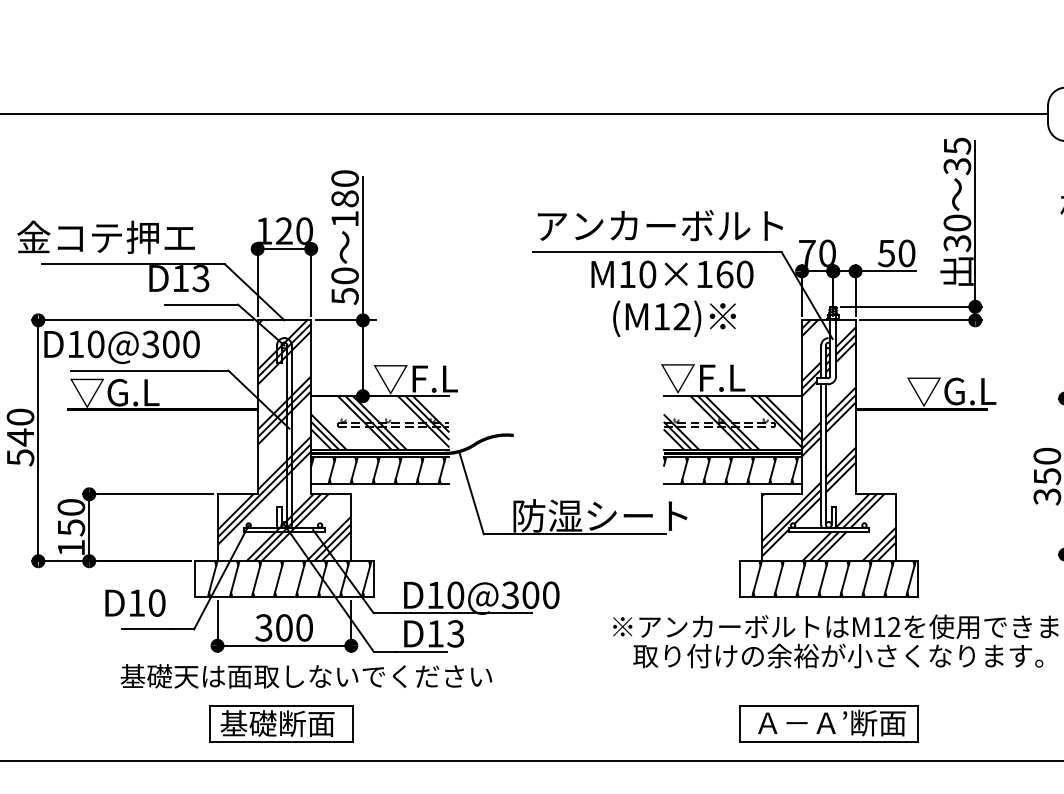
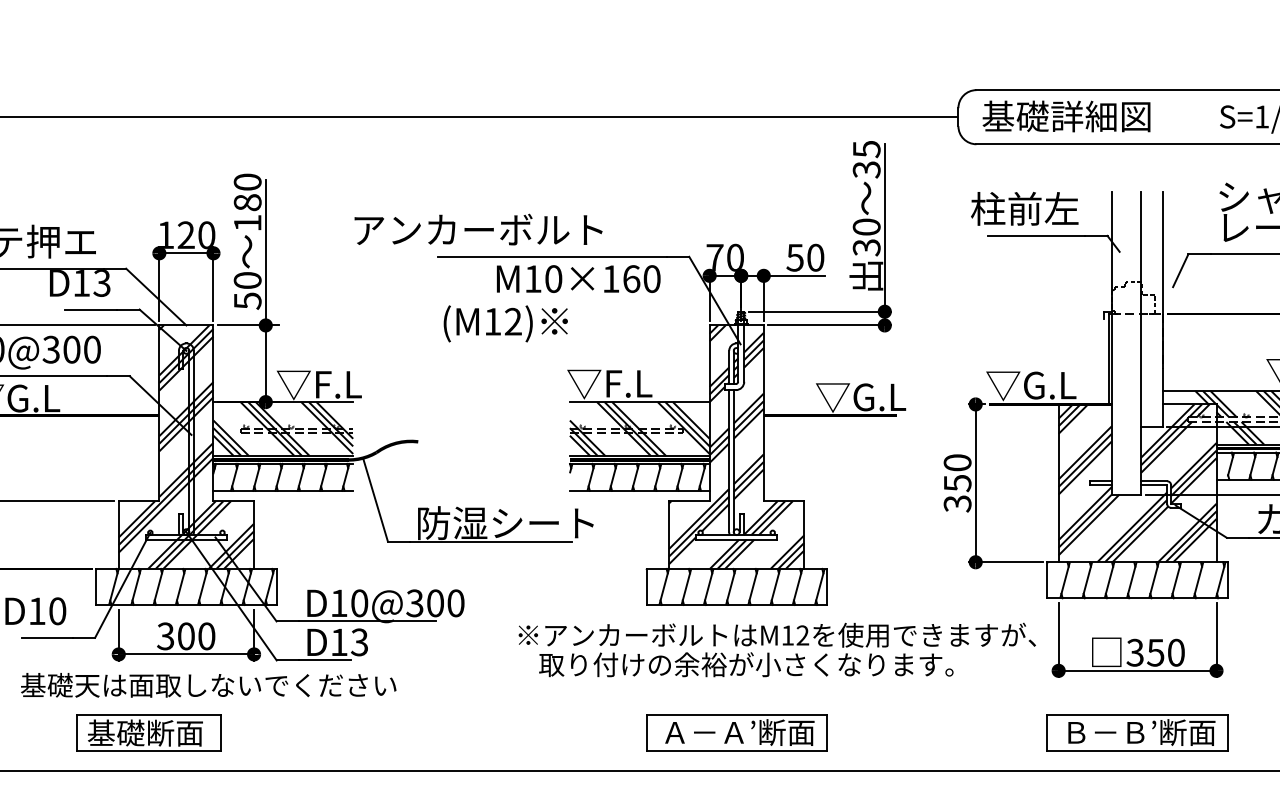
text: (660, 225) -> (478, 229), moved
text: (674, 318) -> (505, 323), moved
part: (280, 723) -> (148, 732), moved

